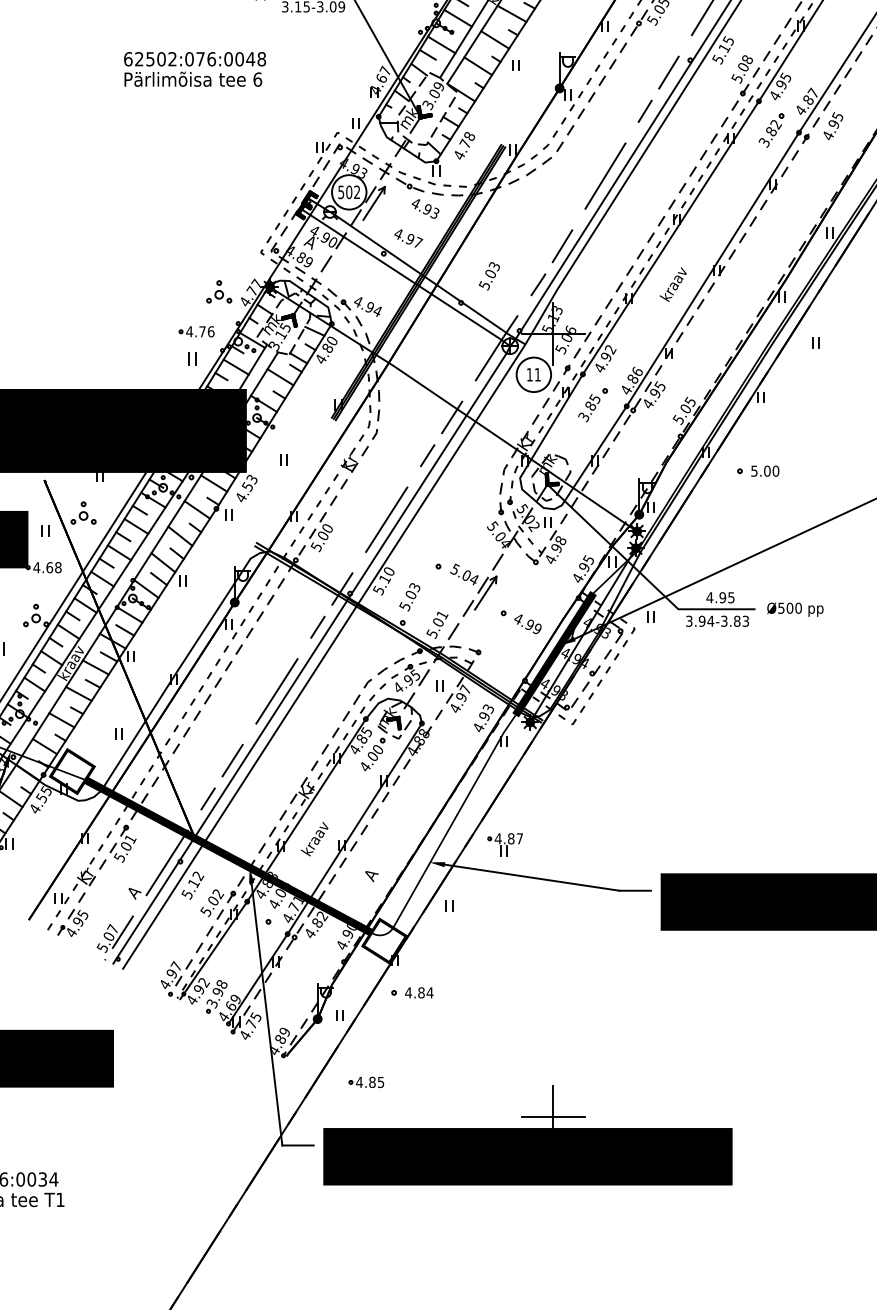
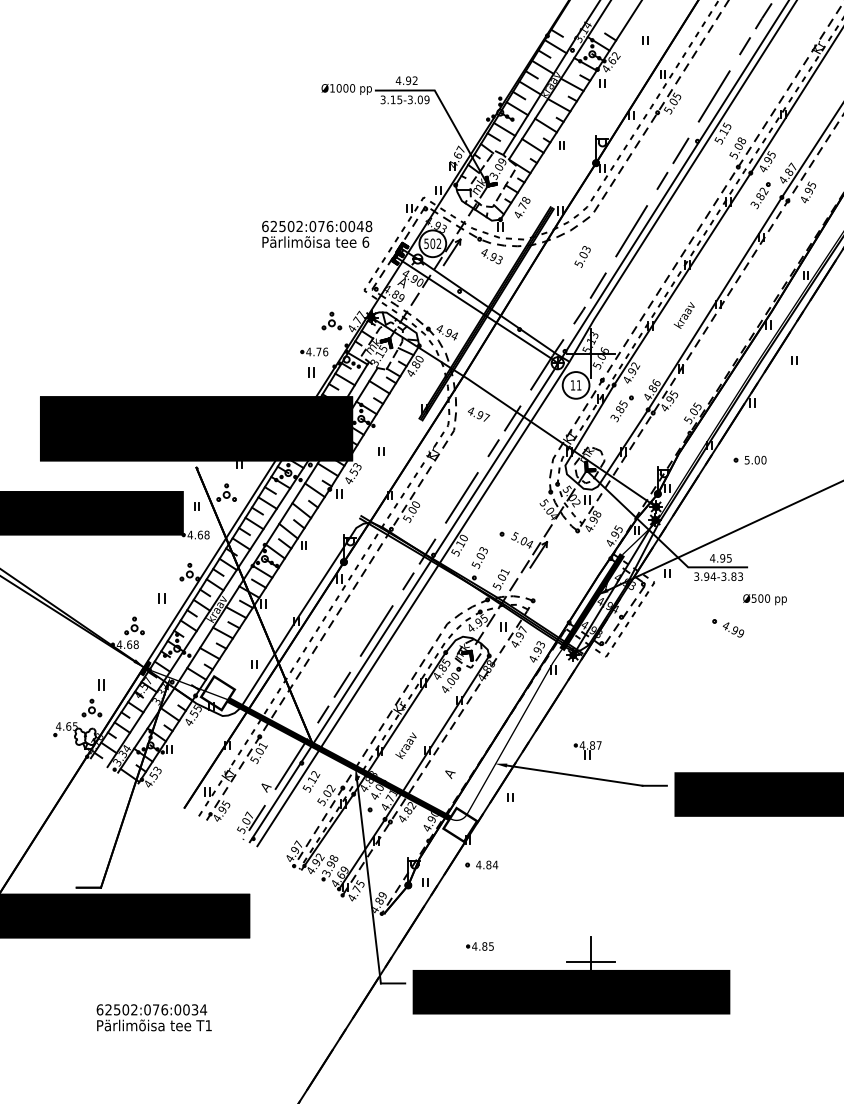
text: (195, 68) -> (317, 233), moved
text: (409, 238) -> (479, 414), moved
text: (489, 275) -> (582, 256), moved
text: (794, 609) -> (764, 599), moved
part: (521, 622) -> (728, 628), moved
part: (504, 845) -> (587, 750), moved
part: (365, 1082) -> (479, 946), moved

